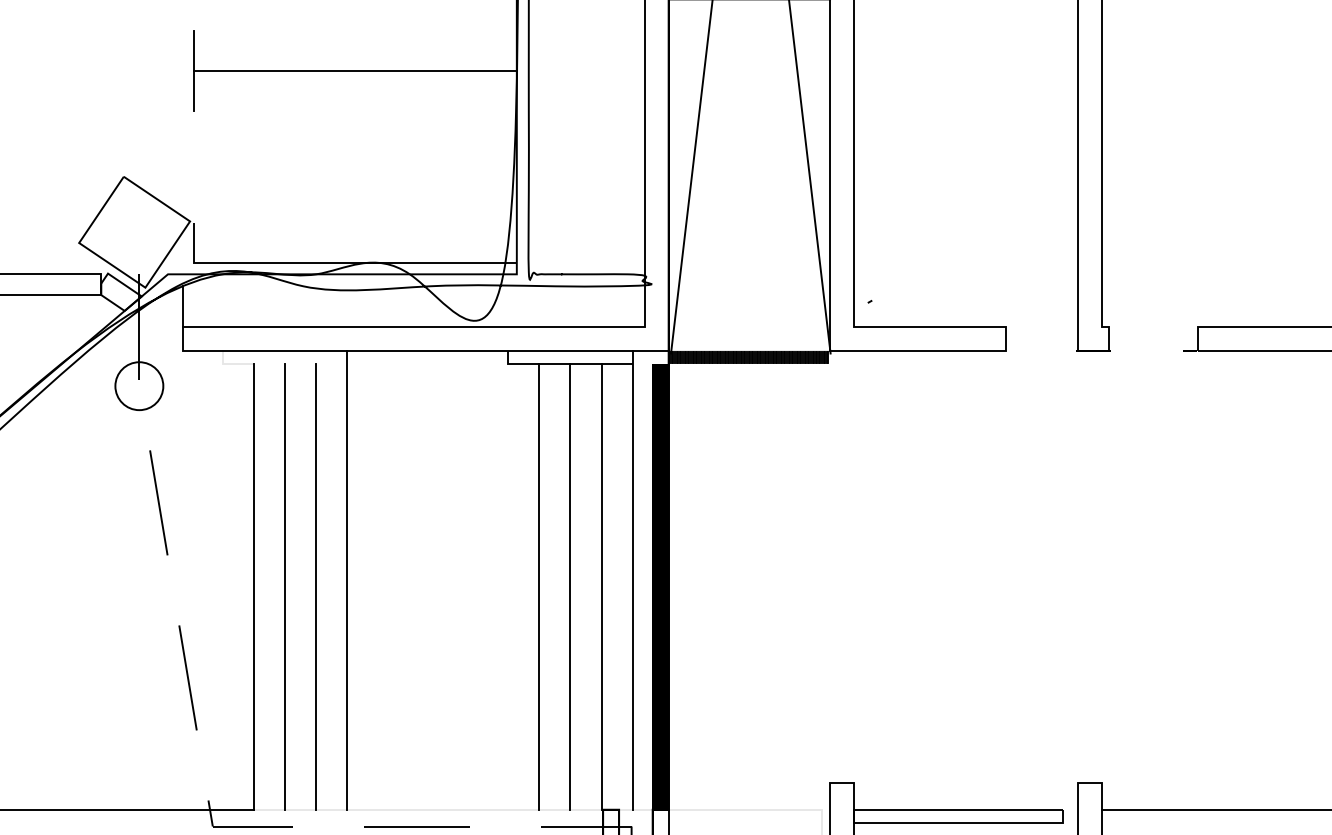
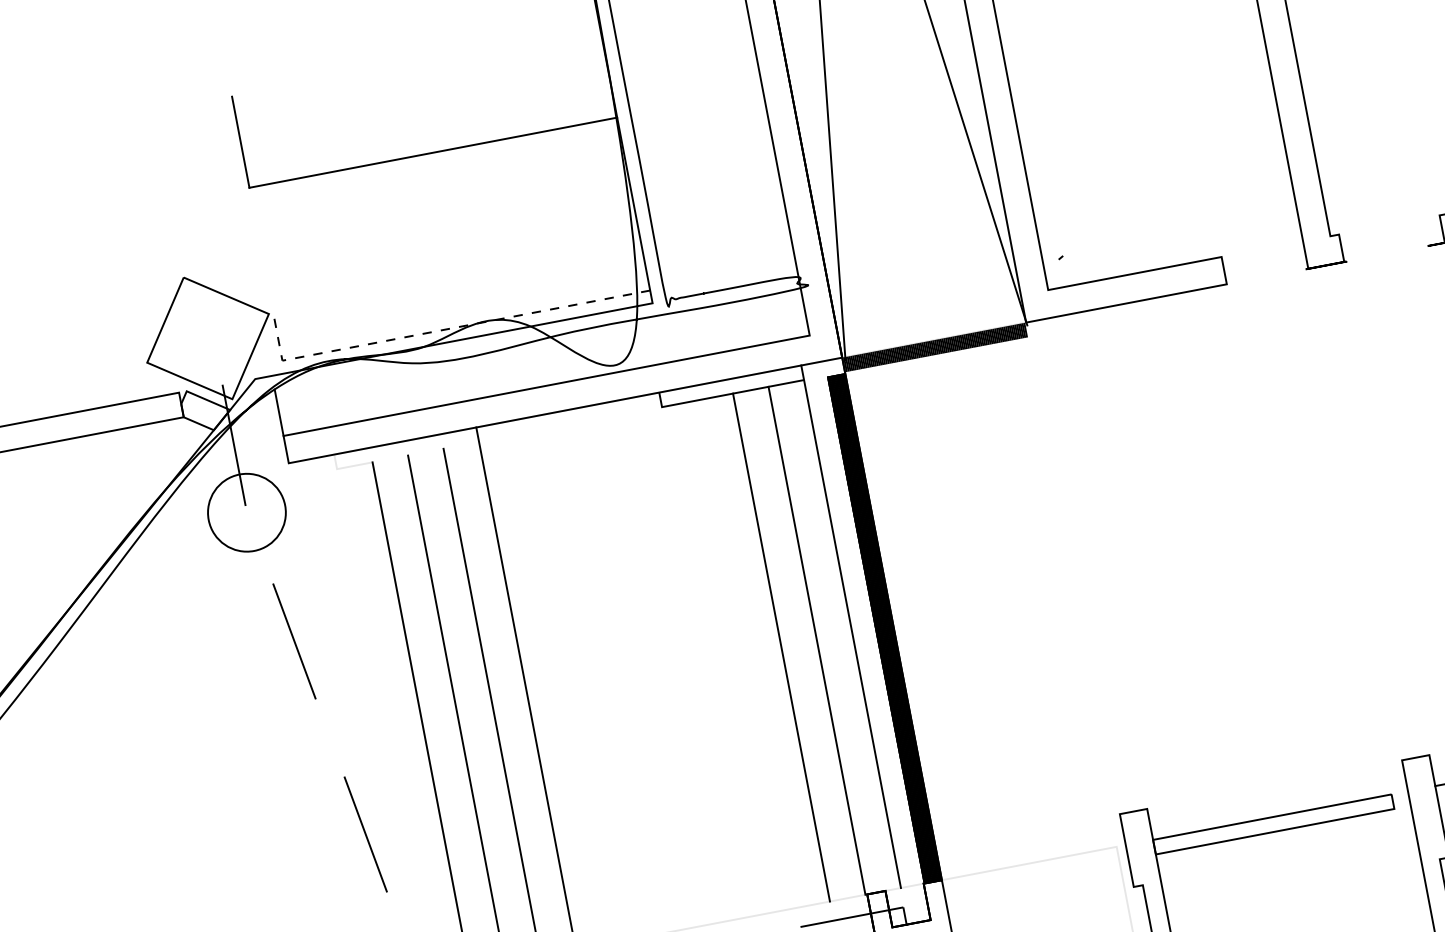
line: (355, 71) -> (433, 152), moved
line: (334, 263) -> (442, 330), solid -> dashed
circle: (139, 386) -> (247, 513), size x1.4
line: (539, 586) -> (746, 653), removed

